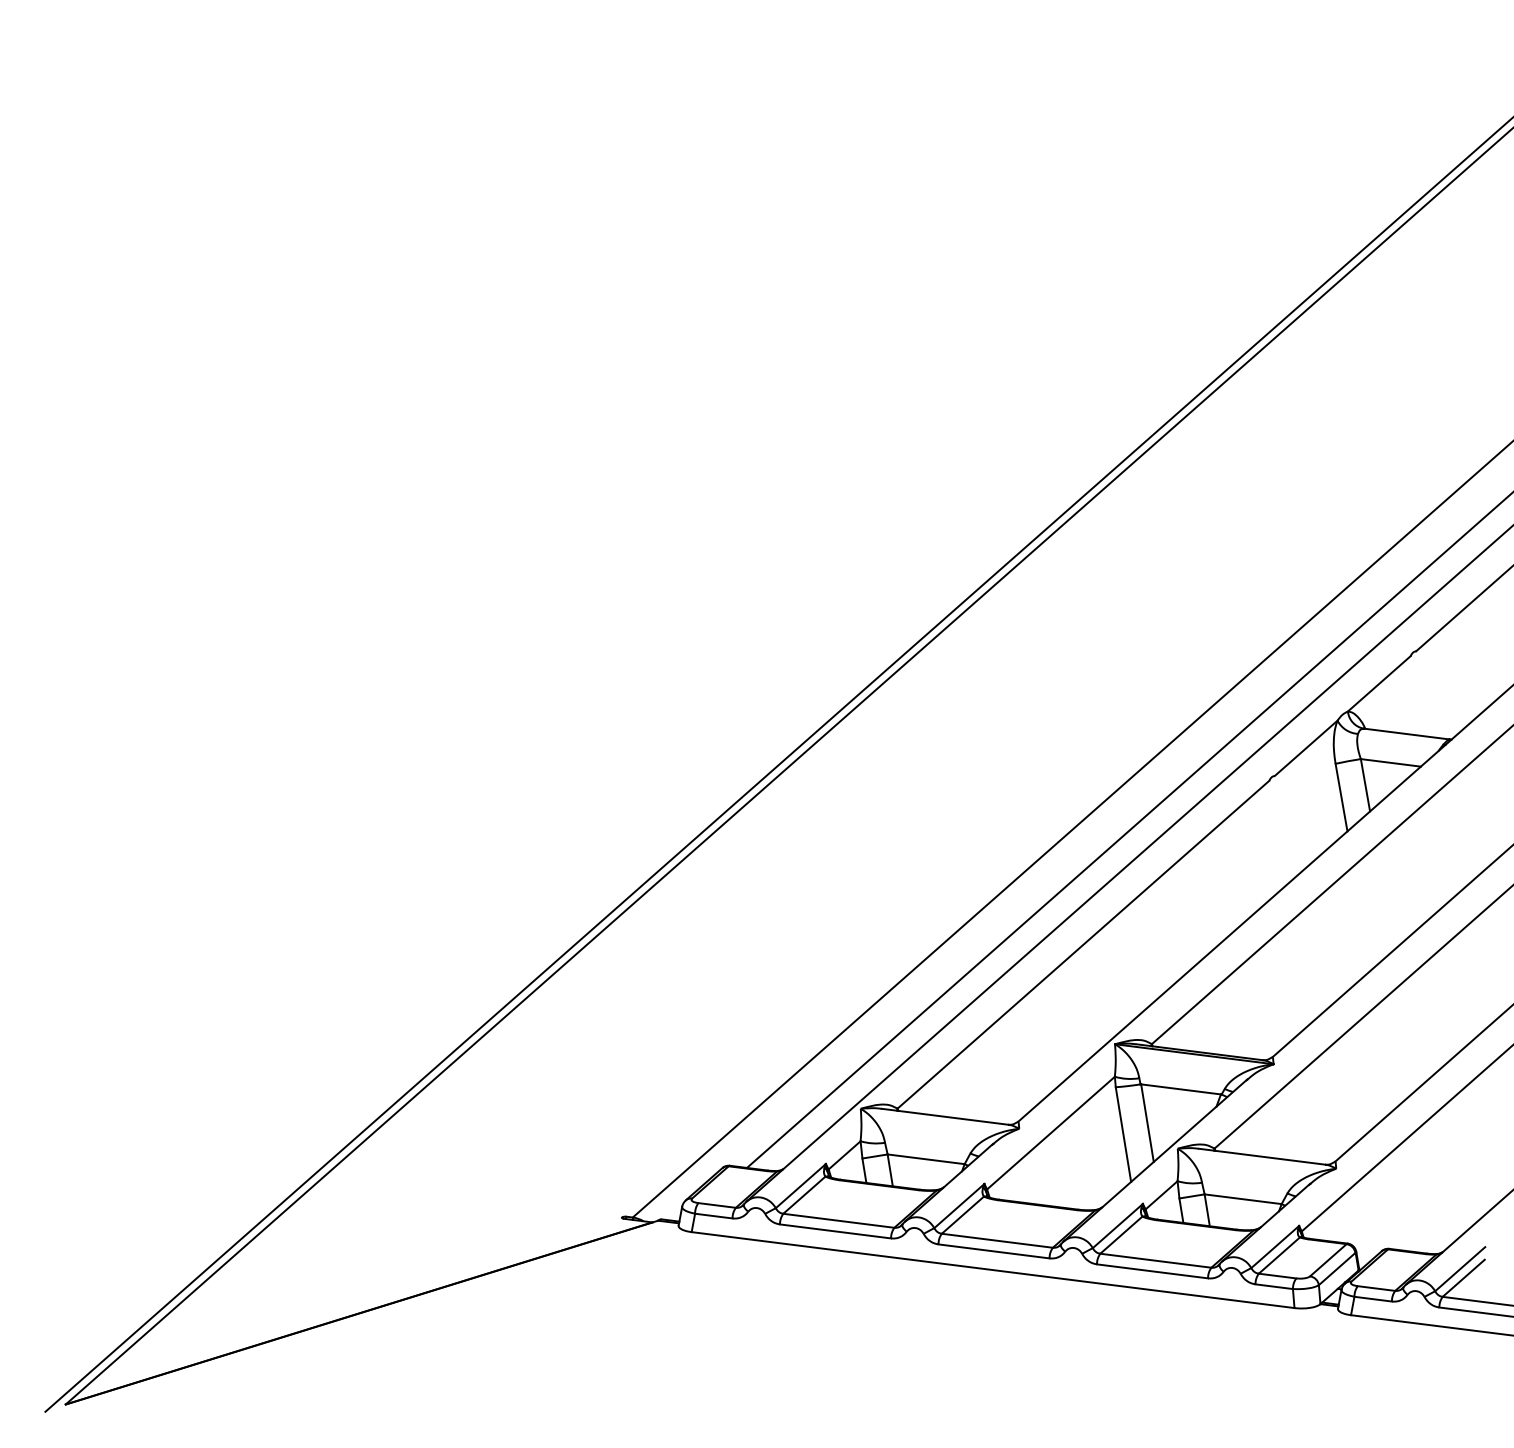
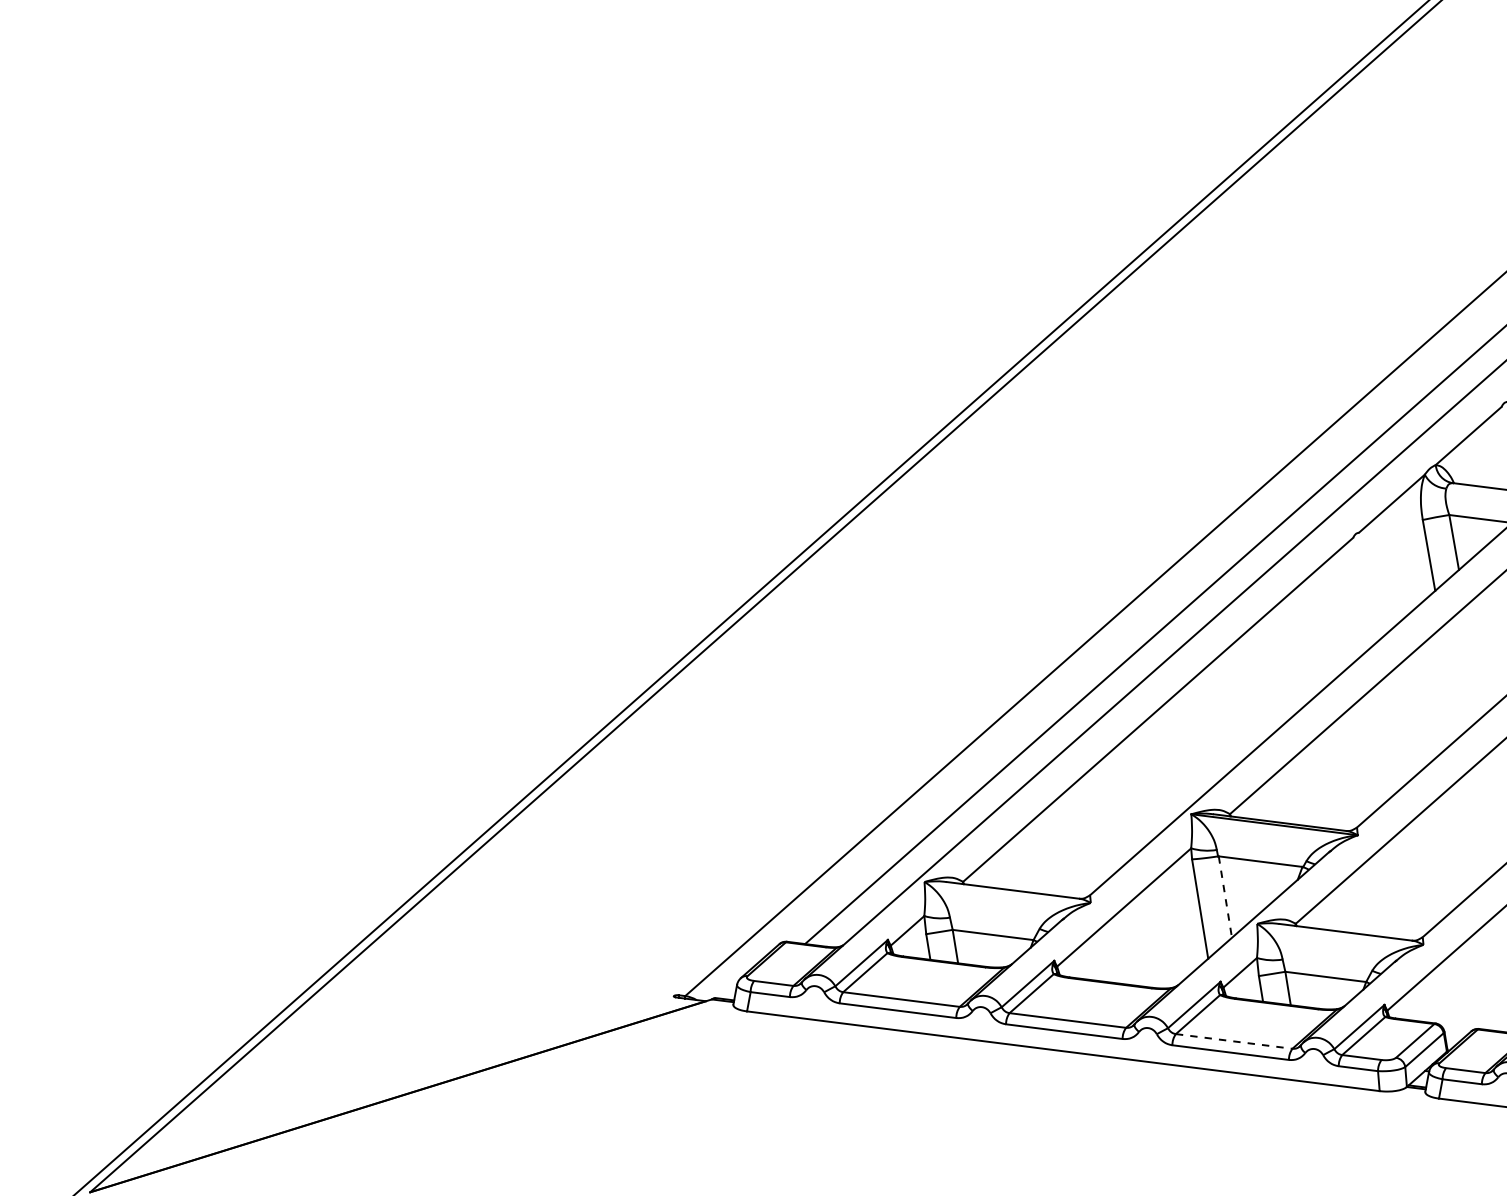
line: (1147, 1123) -> (1225, 897), solid -> dashed
line: (1155, 1260) -> (1233, 1041), solid -> dashed

